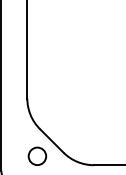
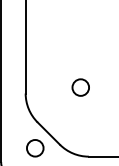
circle: (85, 91) -> (80, 86), added

